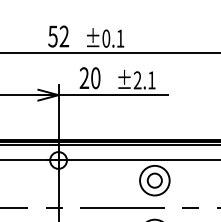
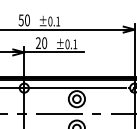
text: (64, 36) -> (27, 20), 52 -> 50
text: (137, 80) -> (67, 44), ±2.1 -> ±0.1

